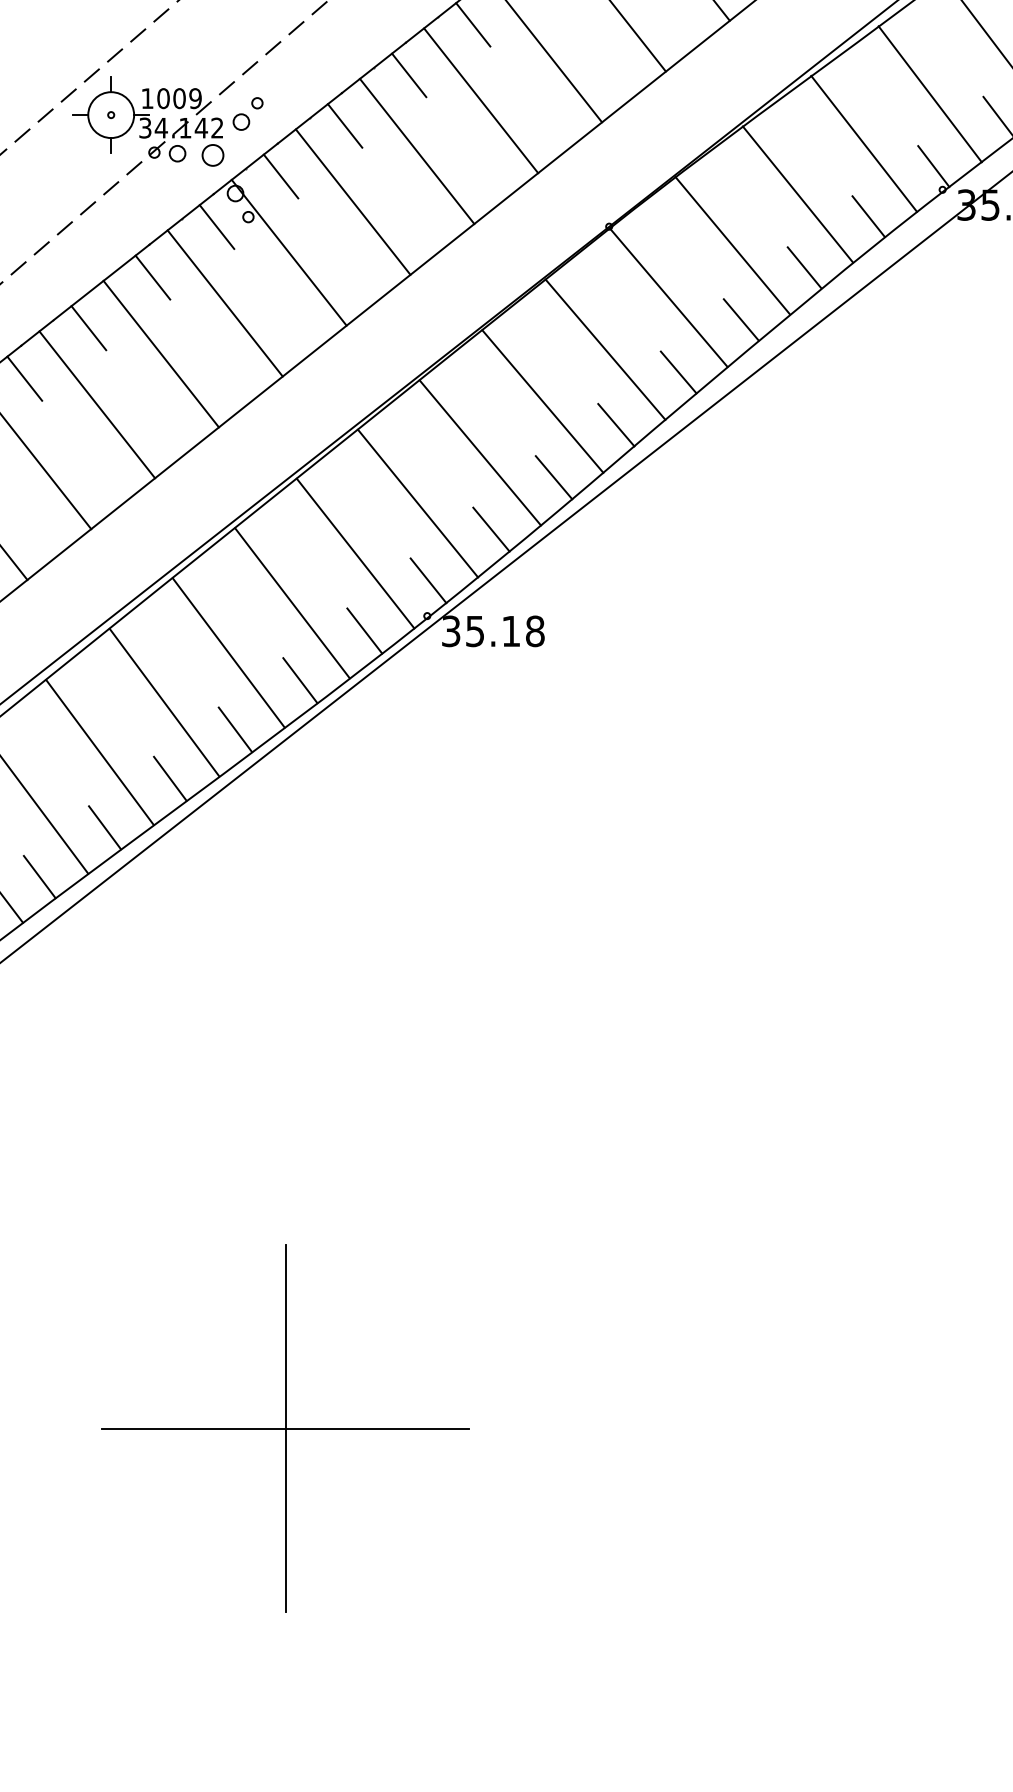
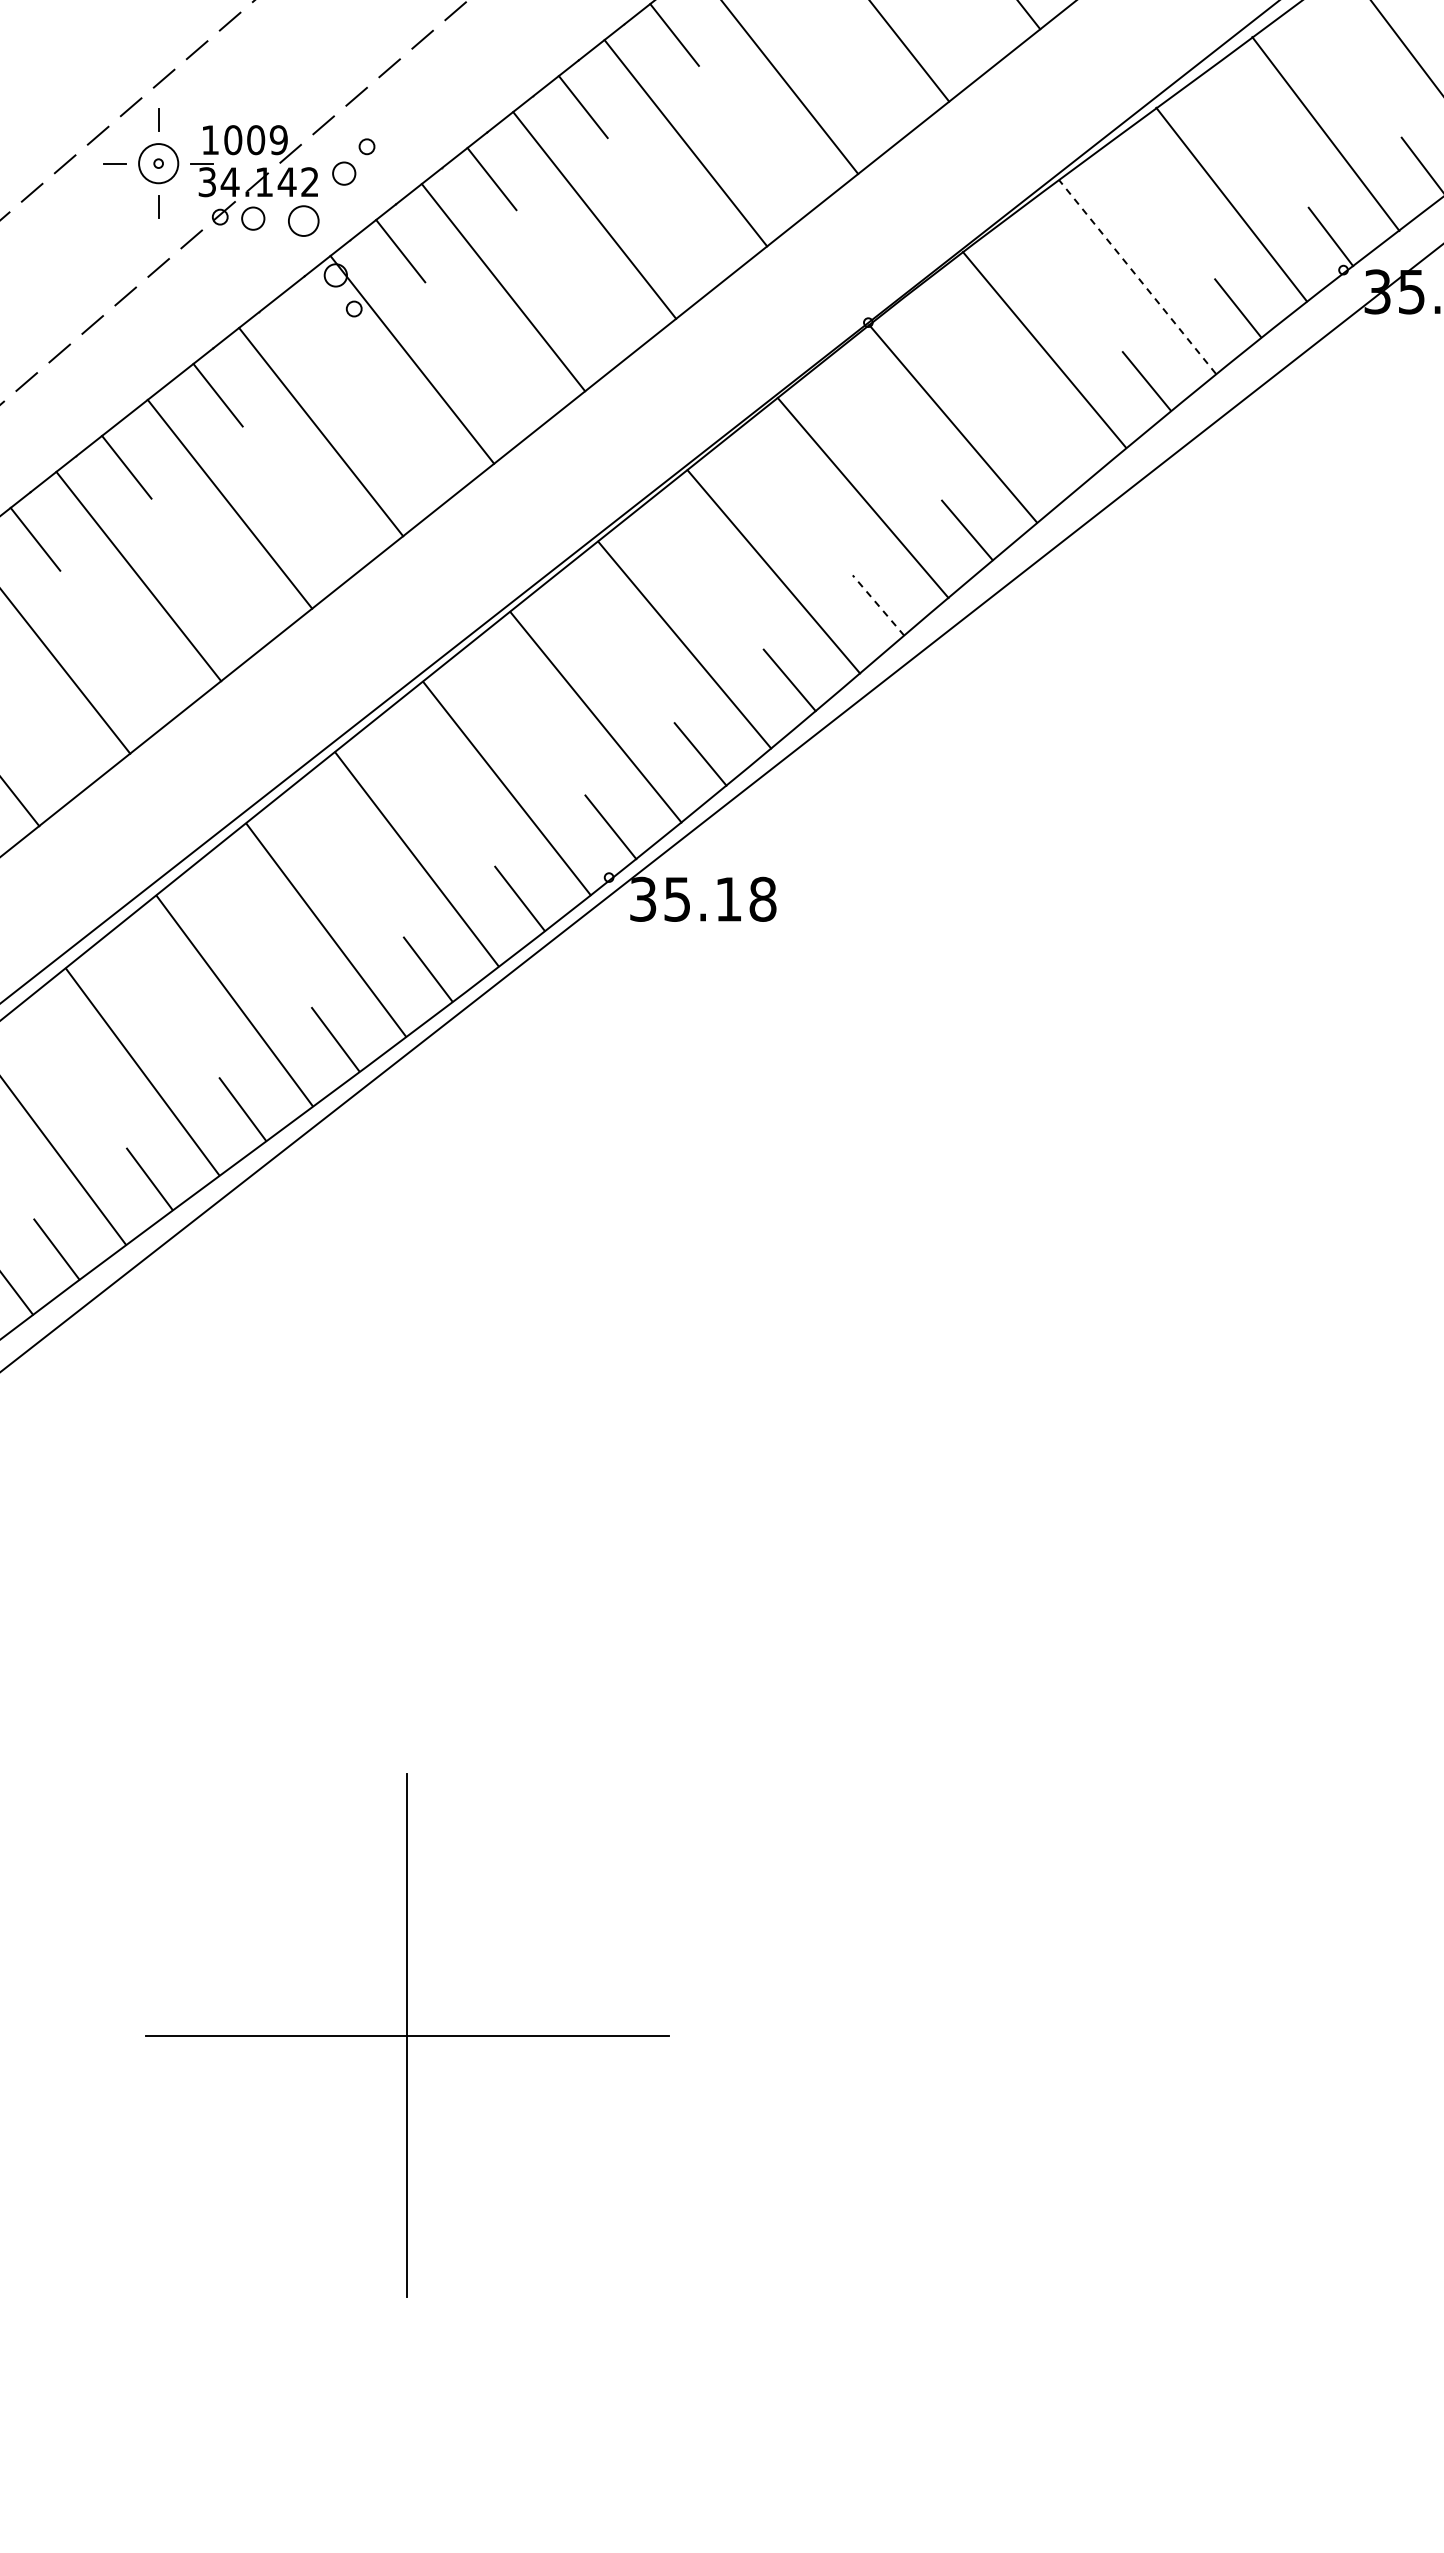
circle: (111, 115) -> (158, 163), size x0.6
line: (798, 194) -> (1137, 276), solid -> dashed
line: (217, 227) -> (309, 323), removed
line: (741, 319) -> (1056, 455), removed
line: (616, 425) -> (878, 605), solid -> dashed

